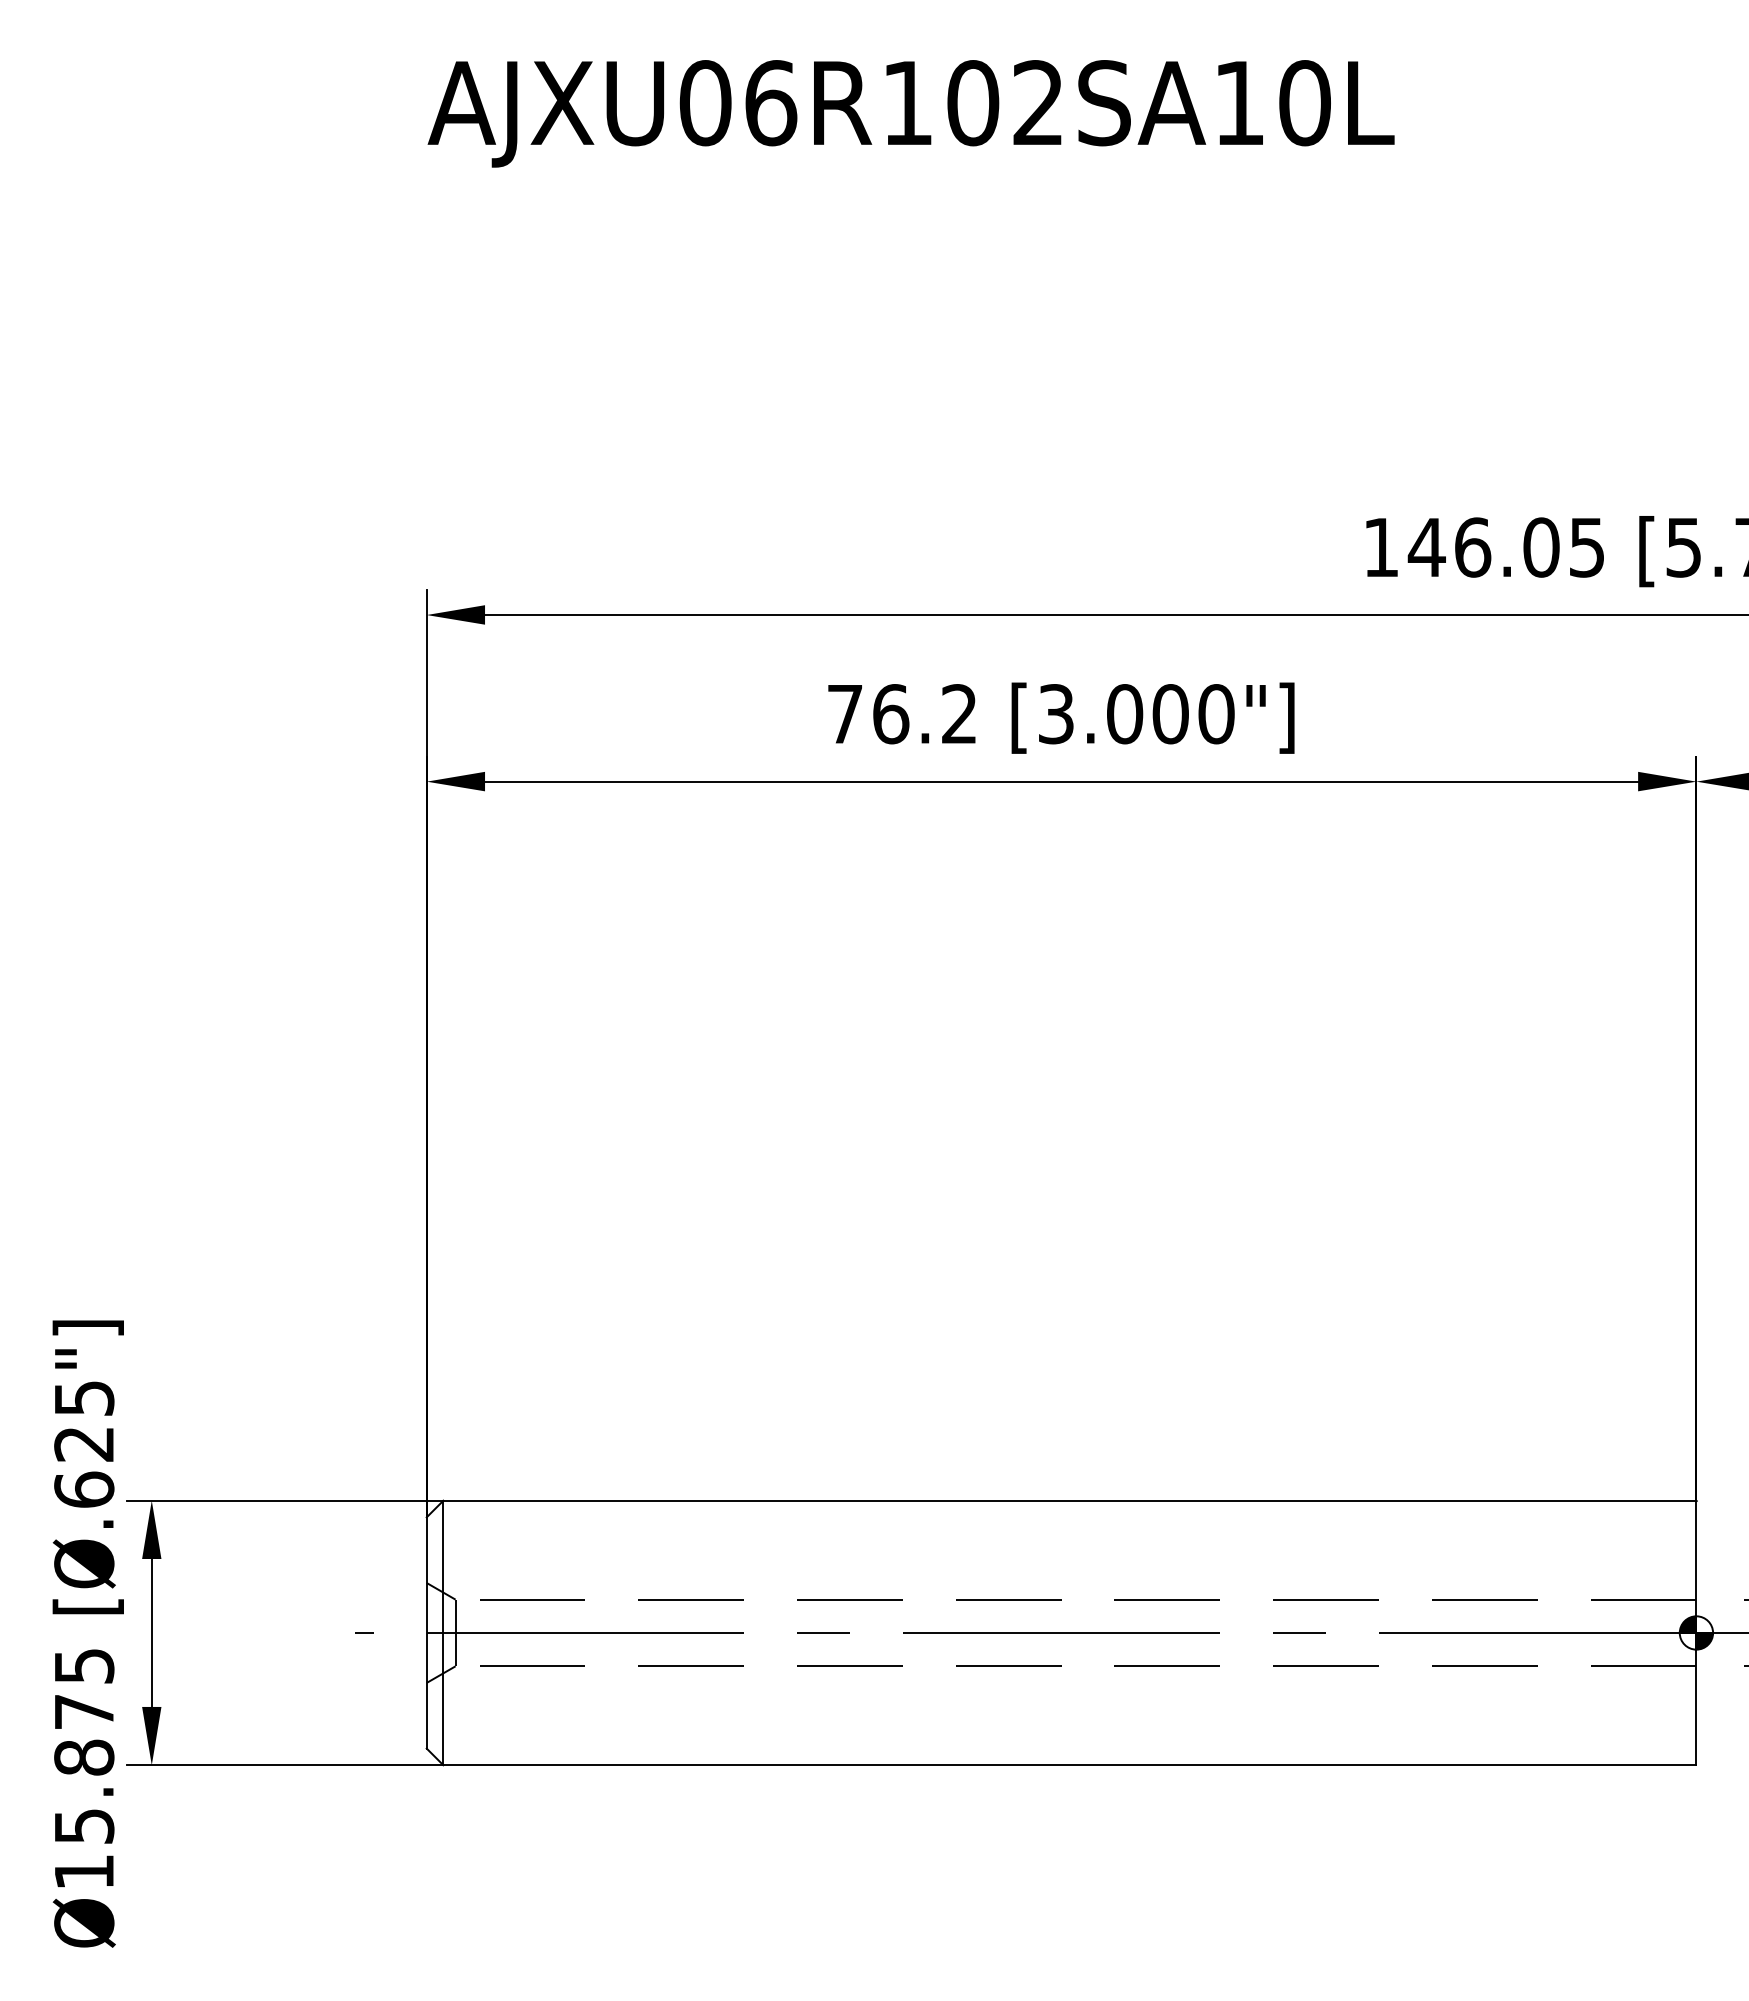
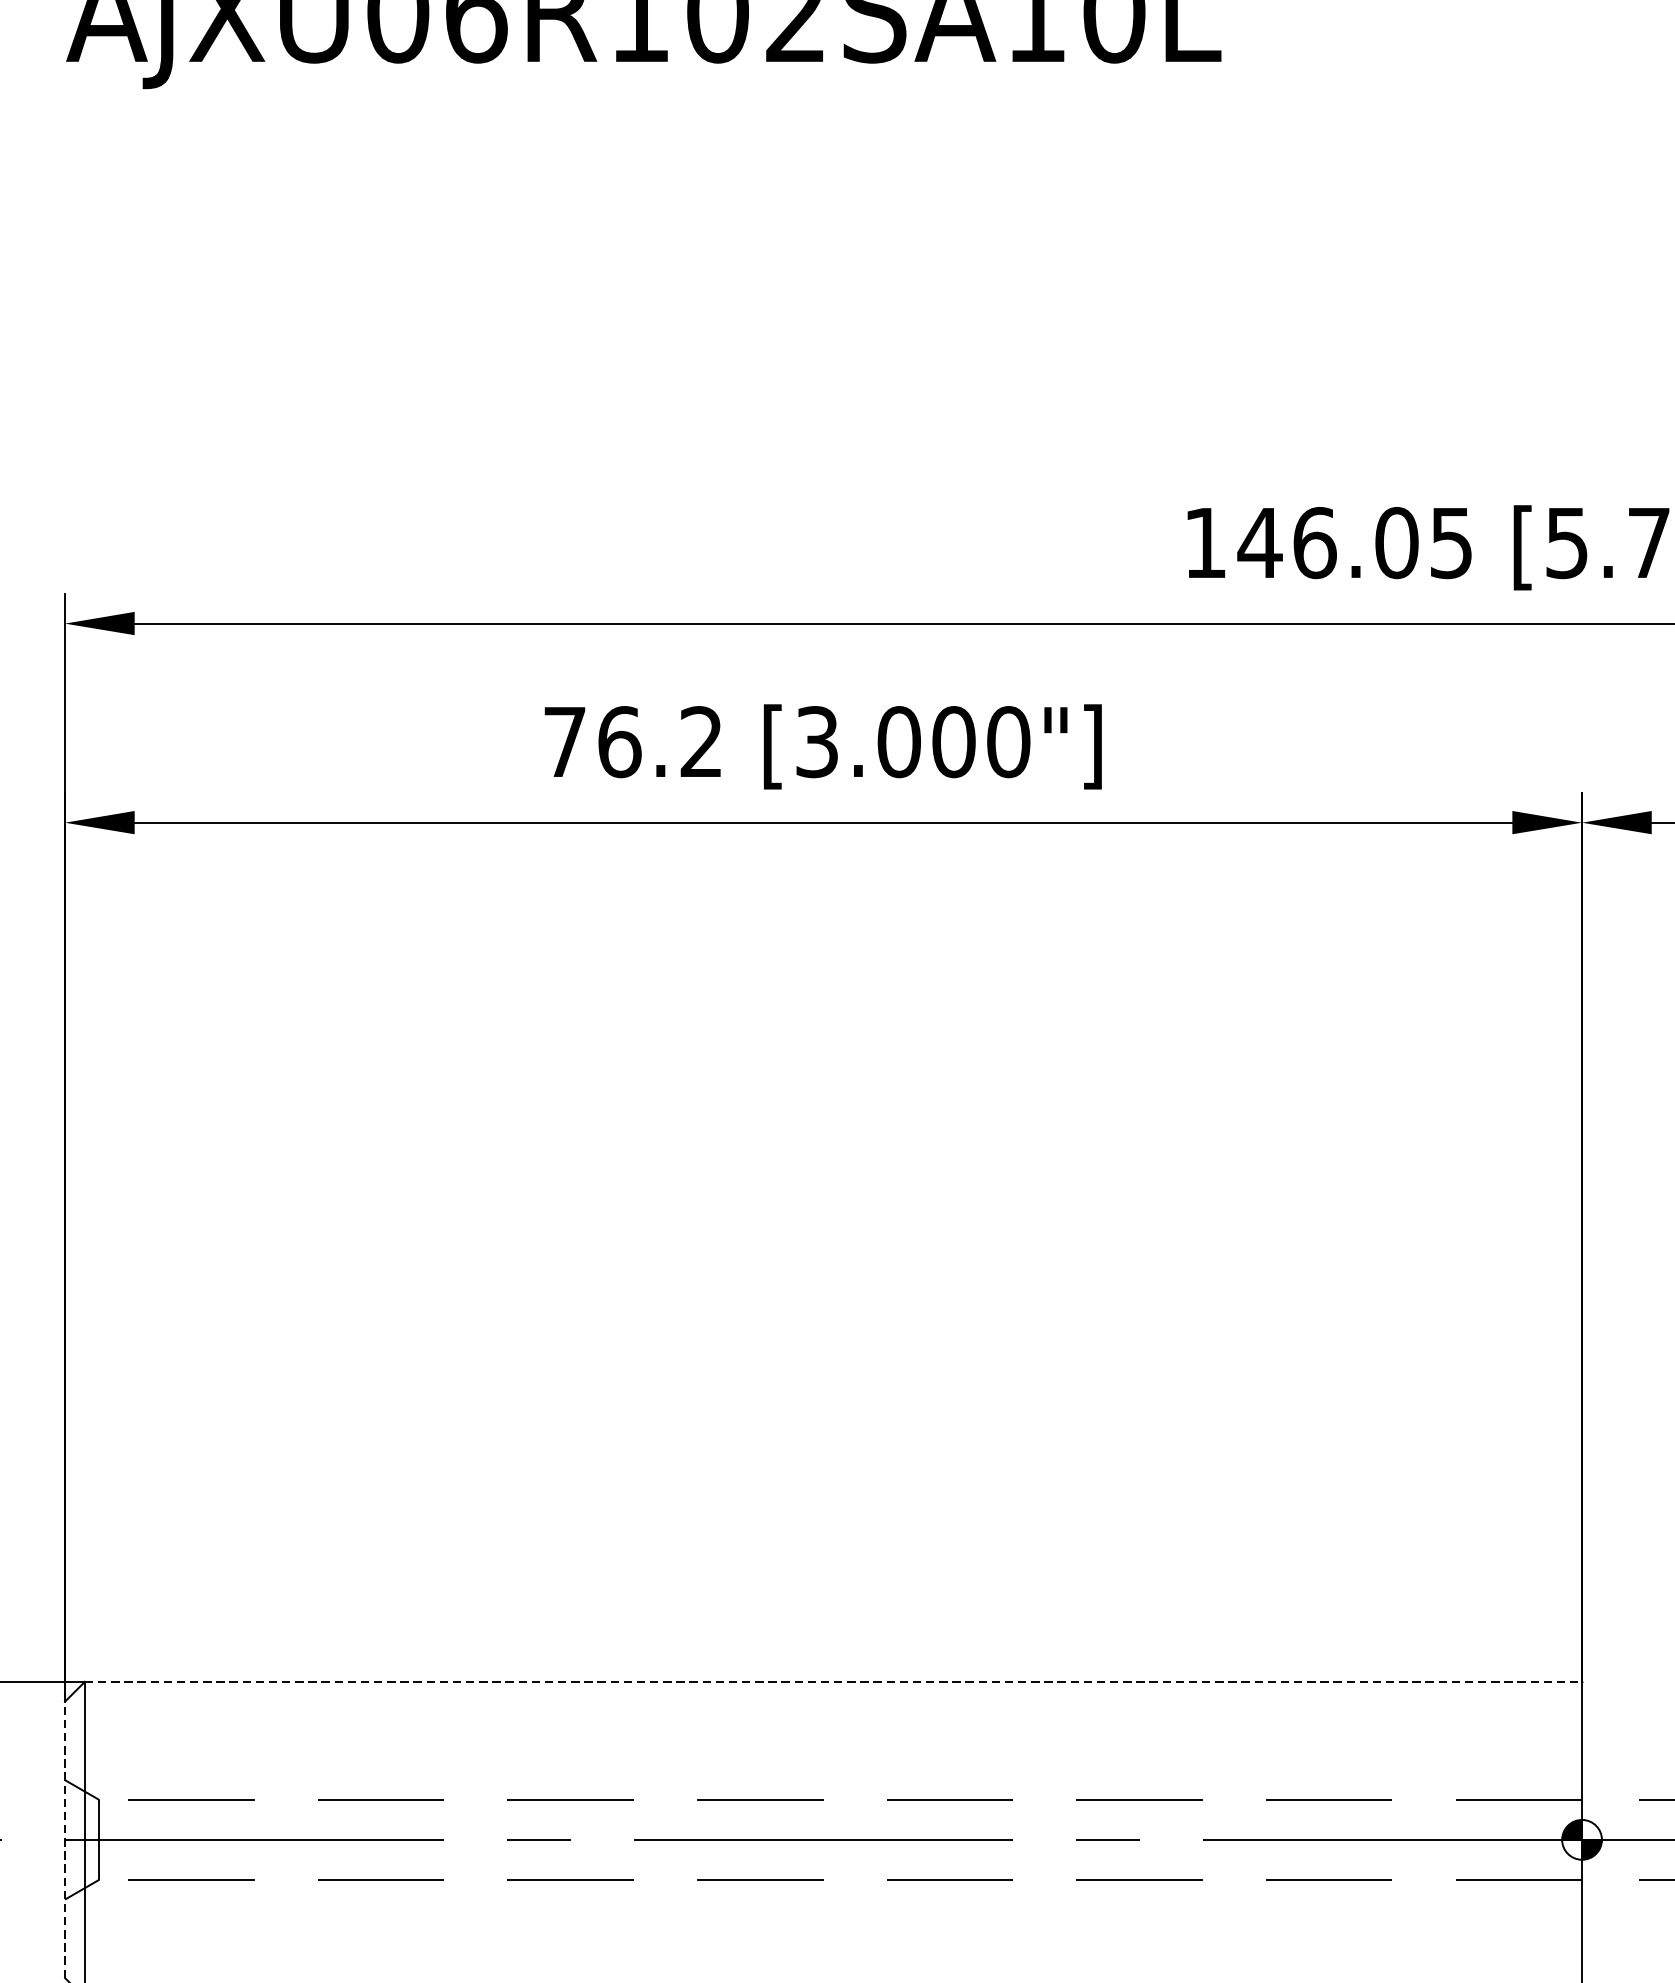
line: (1069, 1500) -> (832, 1681), solid -> dashed
line: (426, 1632) -> (64, 1839), solid -> dashed

